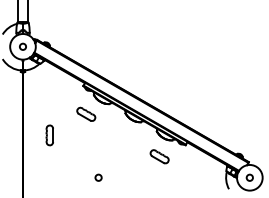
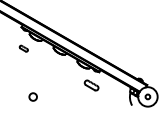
part: (86, 113) -> (23, 48), size x0.6
part: (159, 156) -> (91, 85), moved
circle: (98, 177) -> (33, 96), size x1.6

